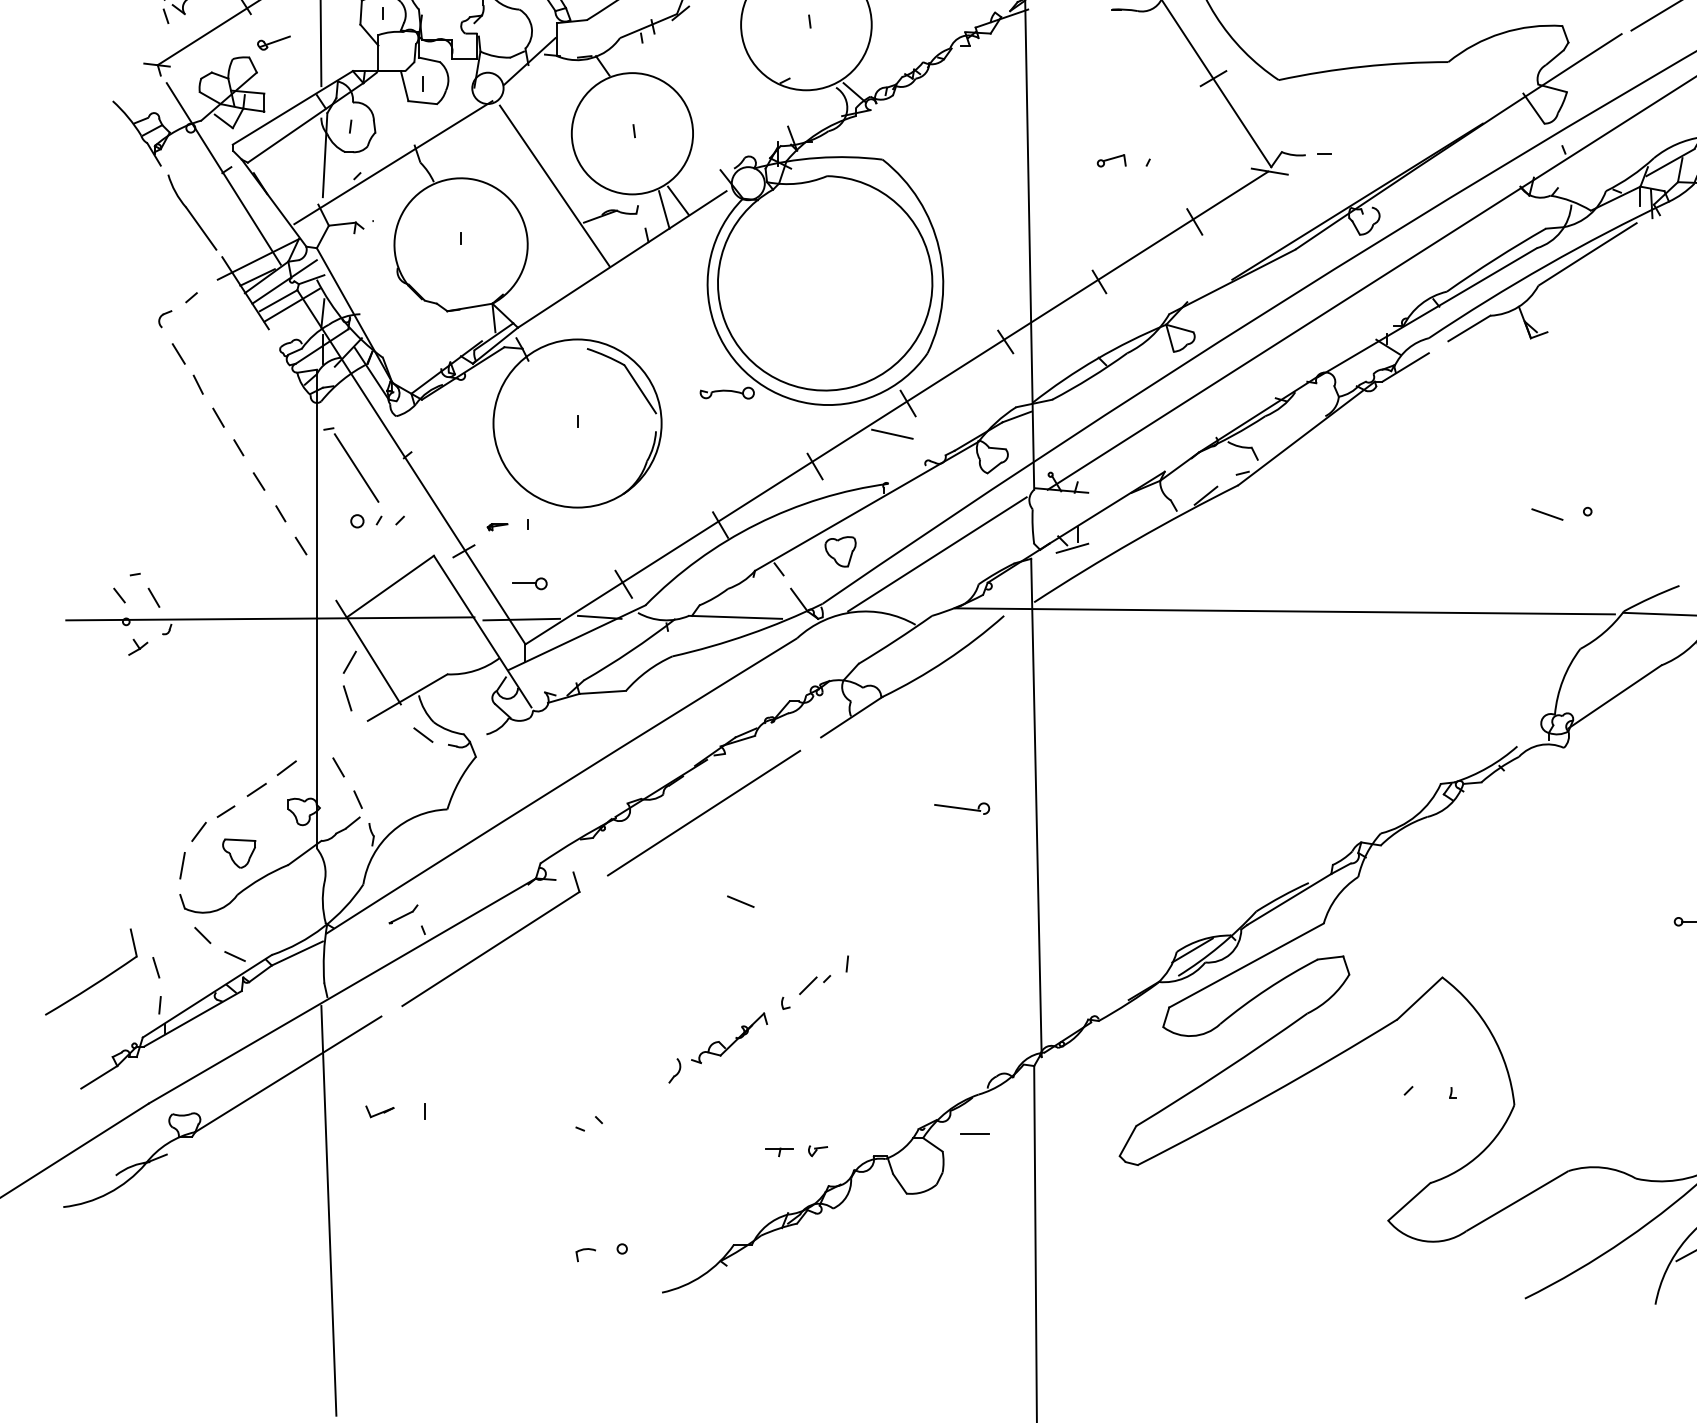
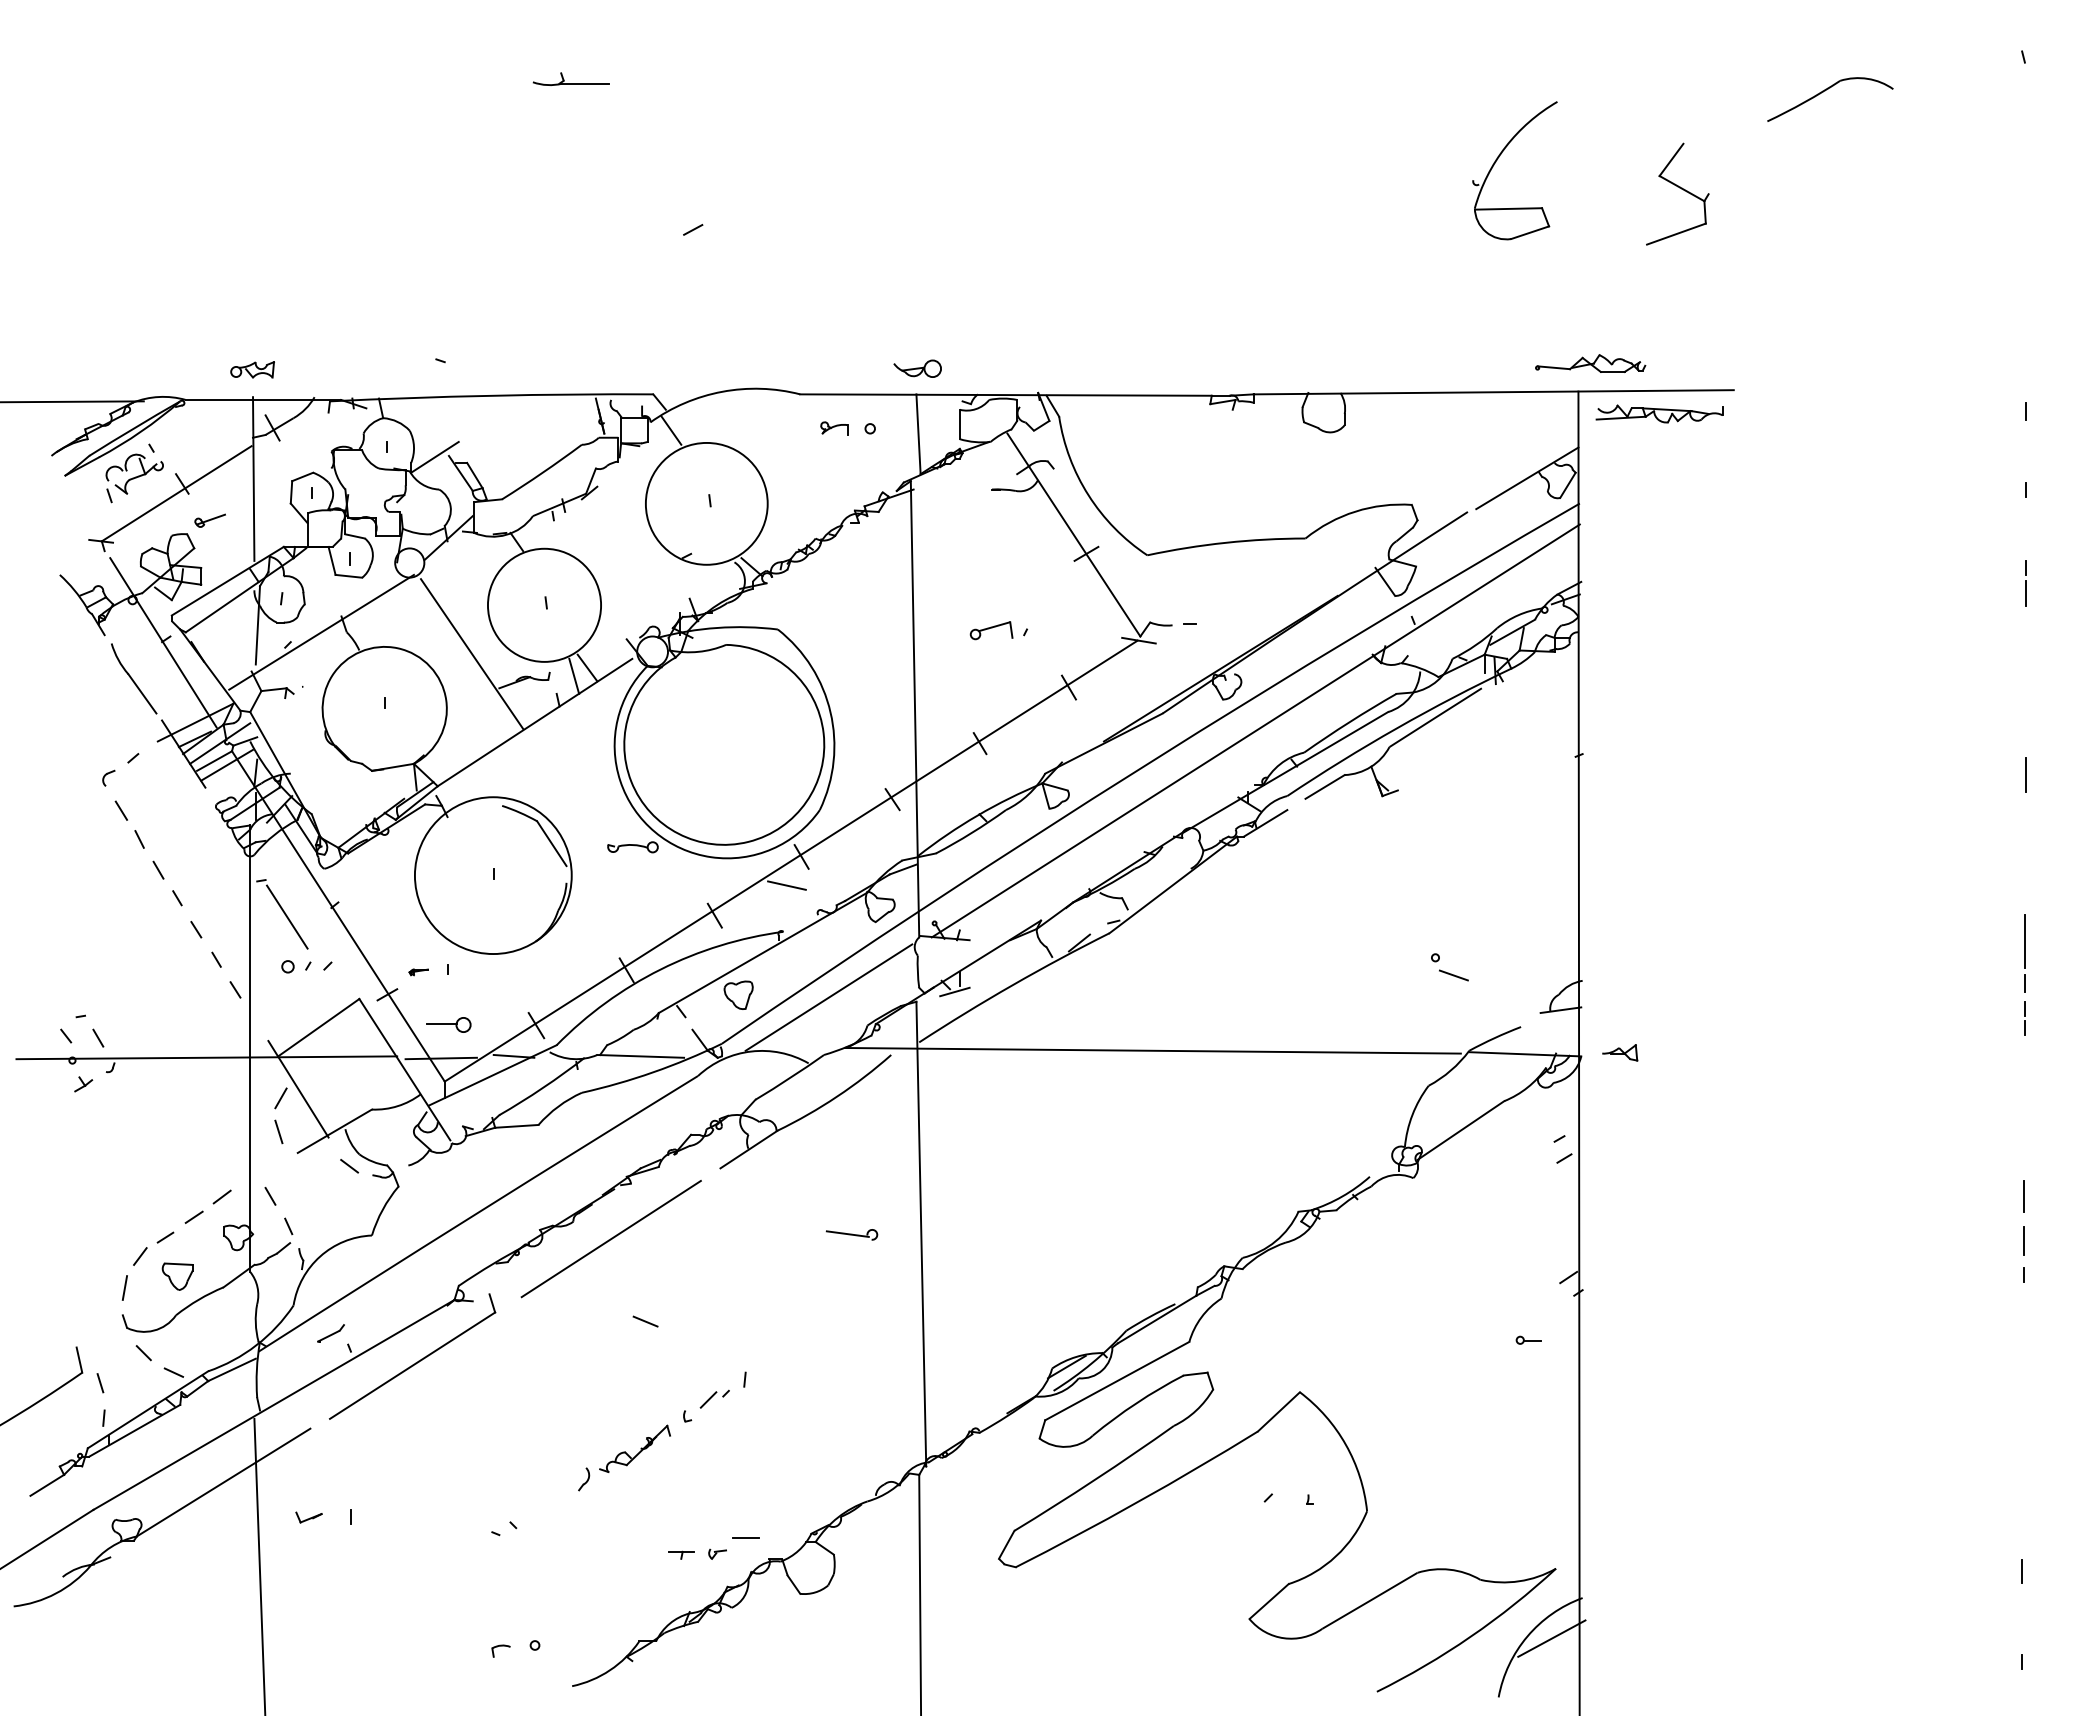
part: (1111, 160) -> (991, 630), size x1.6
line: (1546, 514) -> (1453, 975), moved
part: (530, 584) -> (449, 1025), size x1.4
line: (974, 1133) -> (745, 1537), moved

